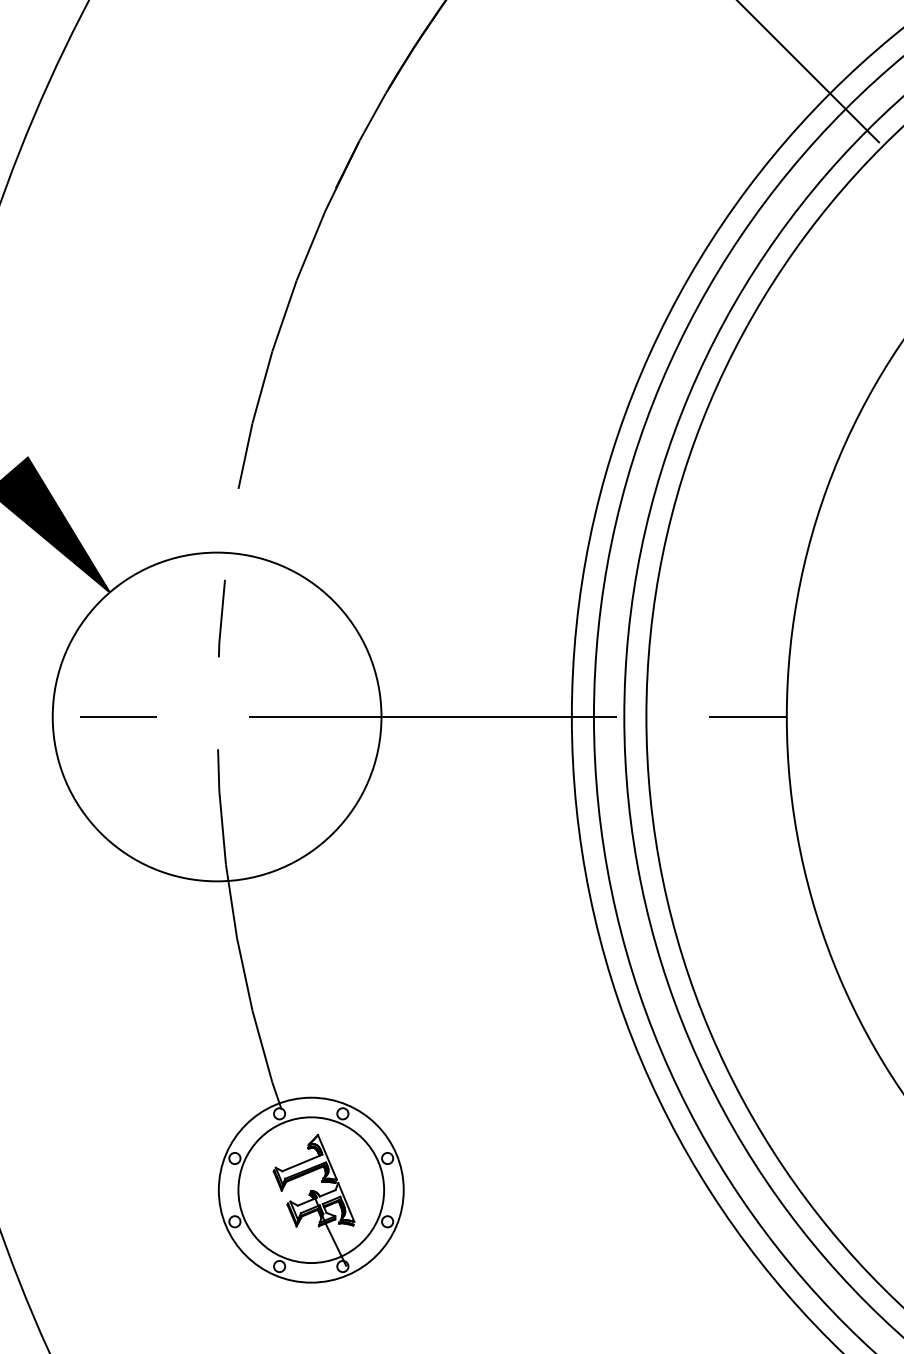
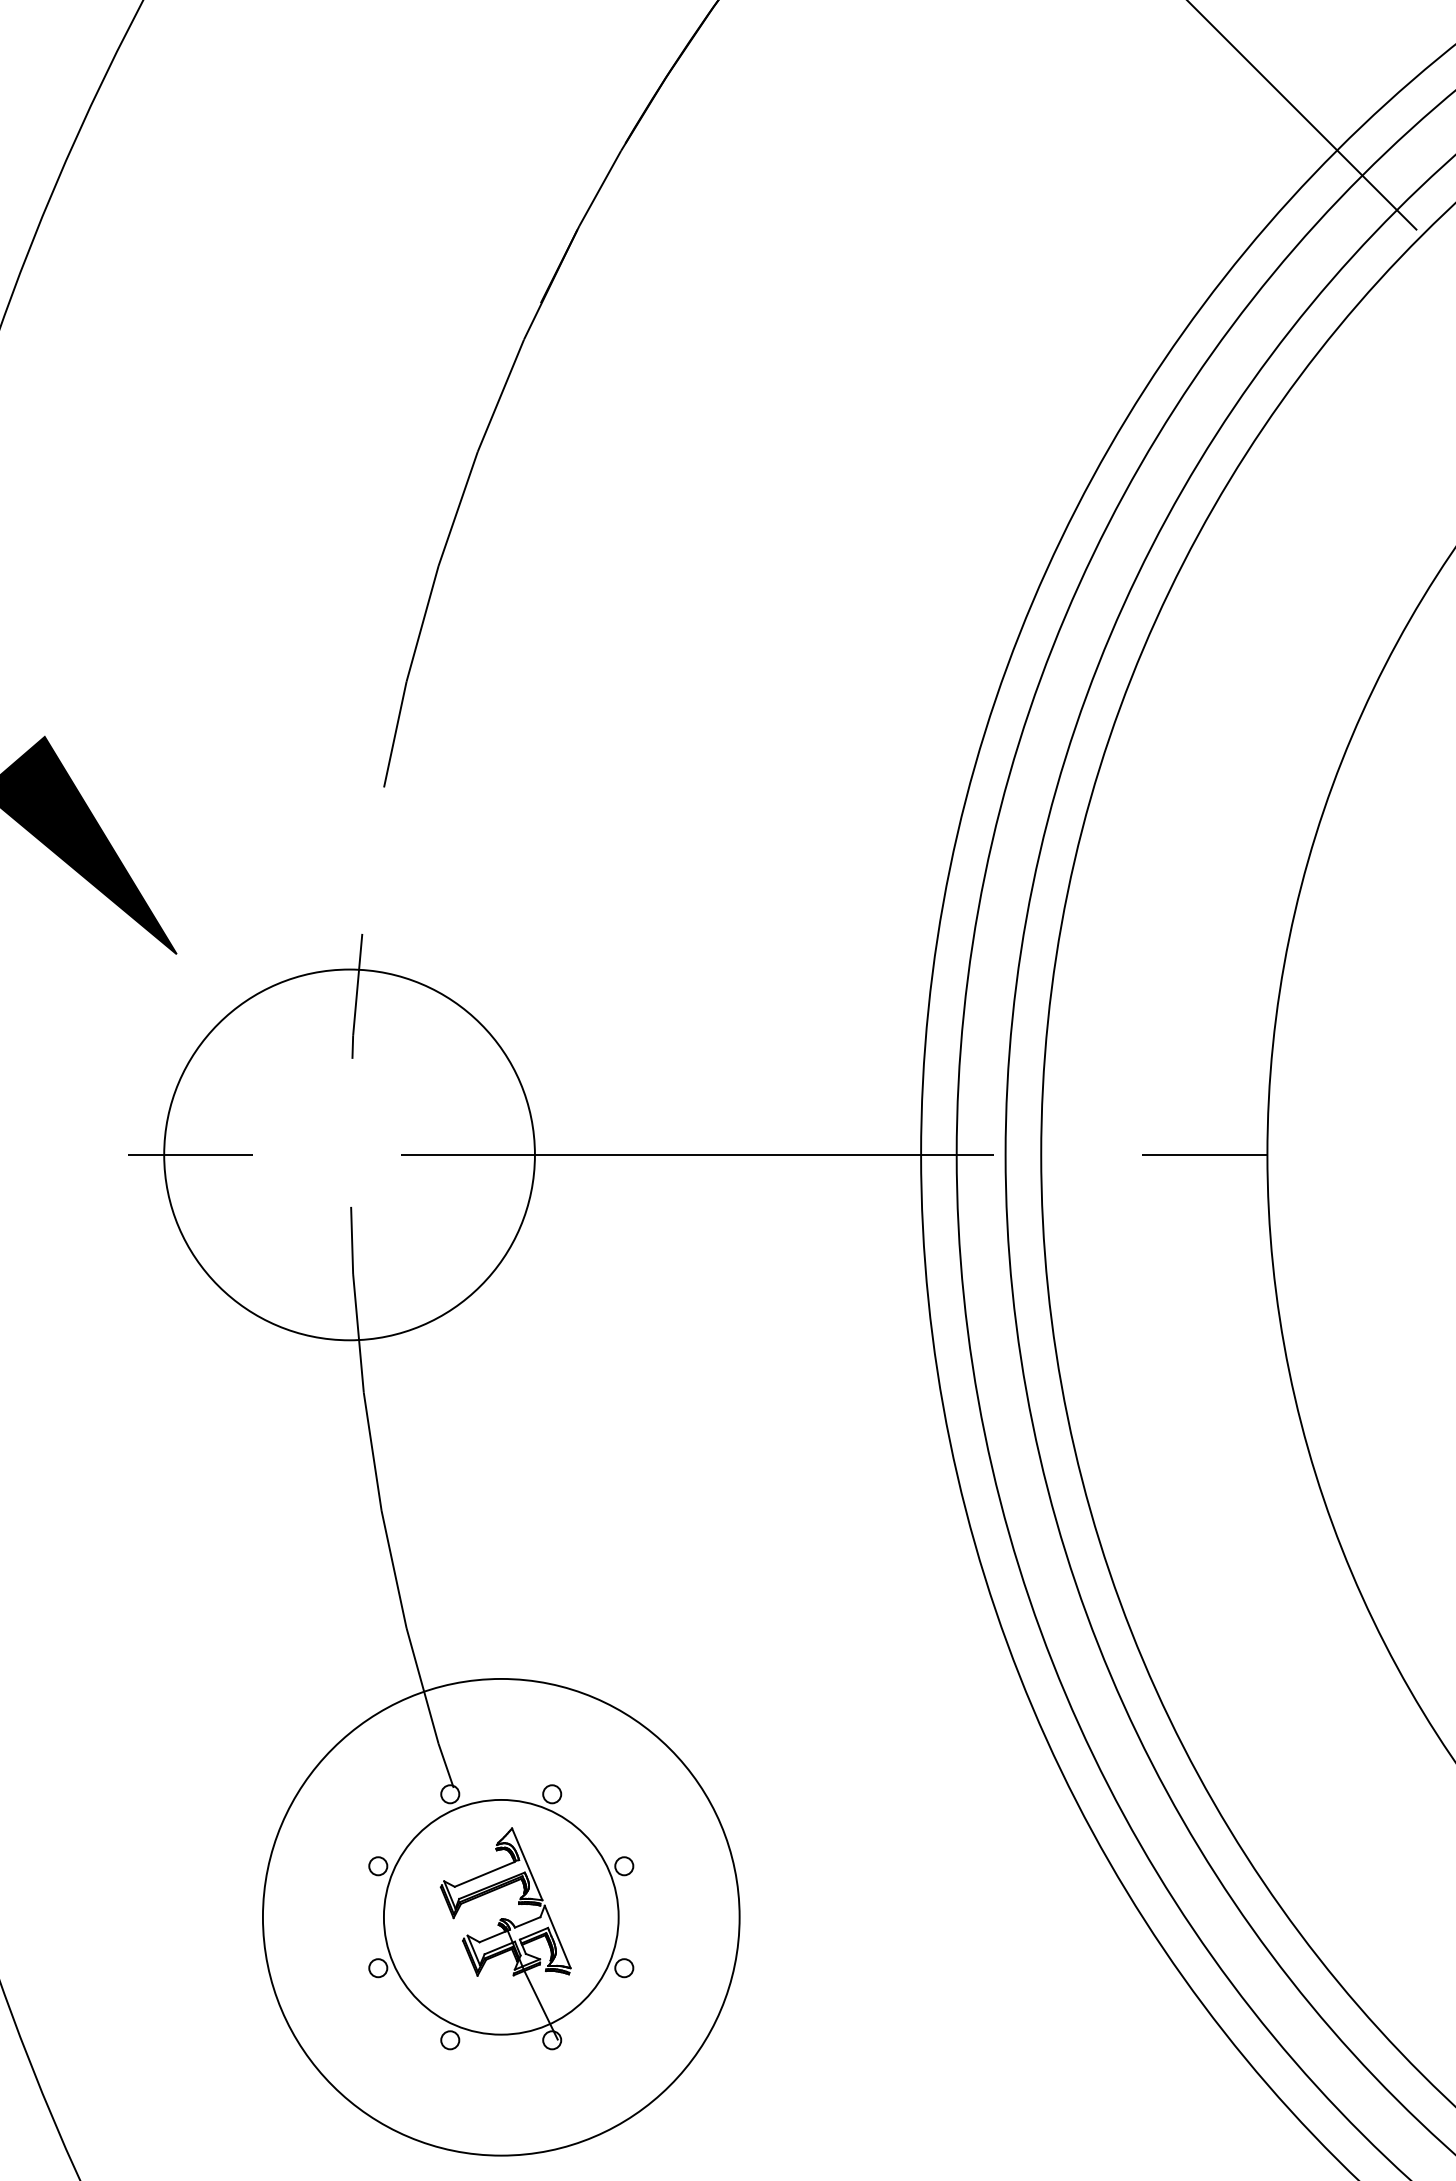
circle: (216, 716) -> (348, 1154), size x0.7
circle: (310, 1189) -> (500, 1916), size x1.6

